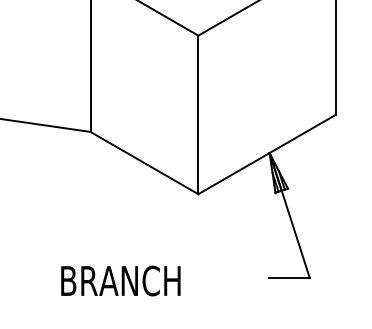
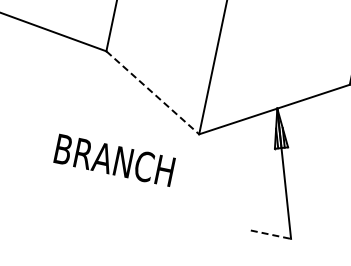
line: (144, 163) -> (152, 93), solid -> dashed
line: (289, 277) -> (271, 234), solid -> dashed
text: (120, 280) -> (114, 159), moved

